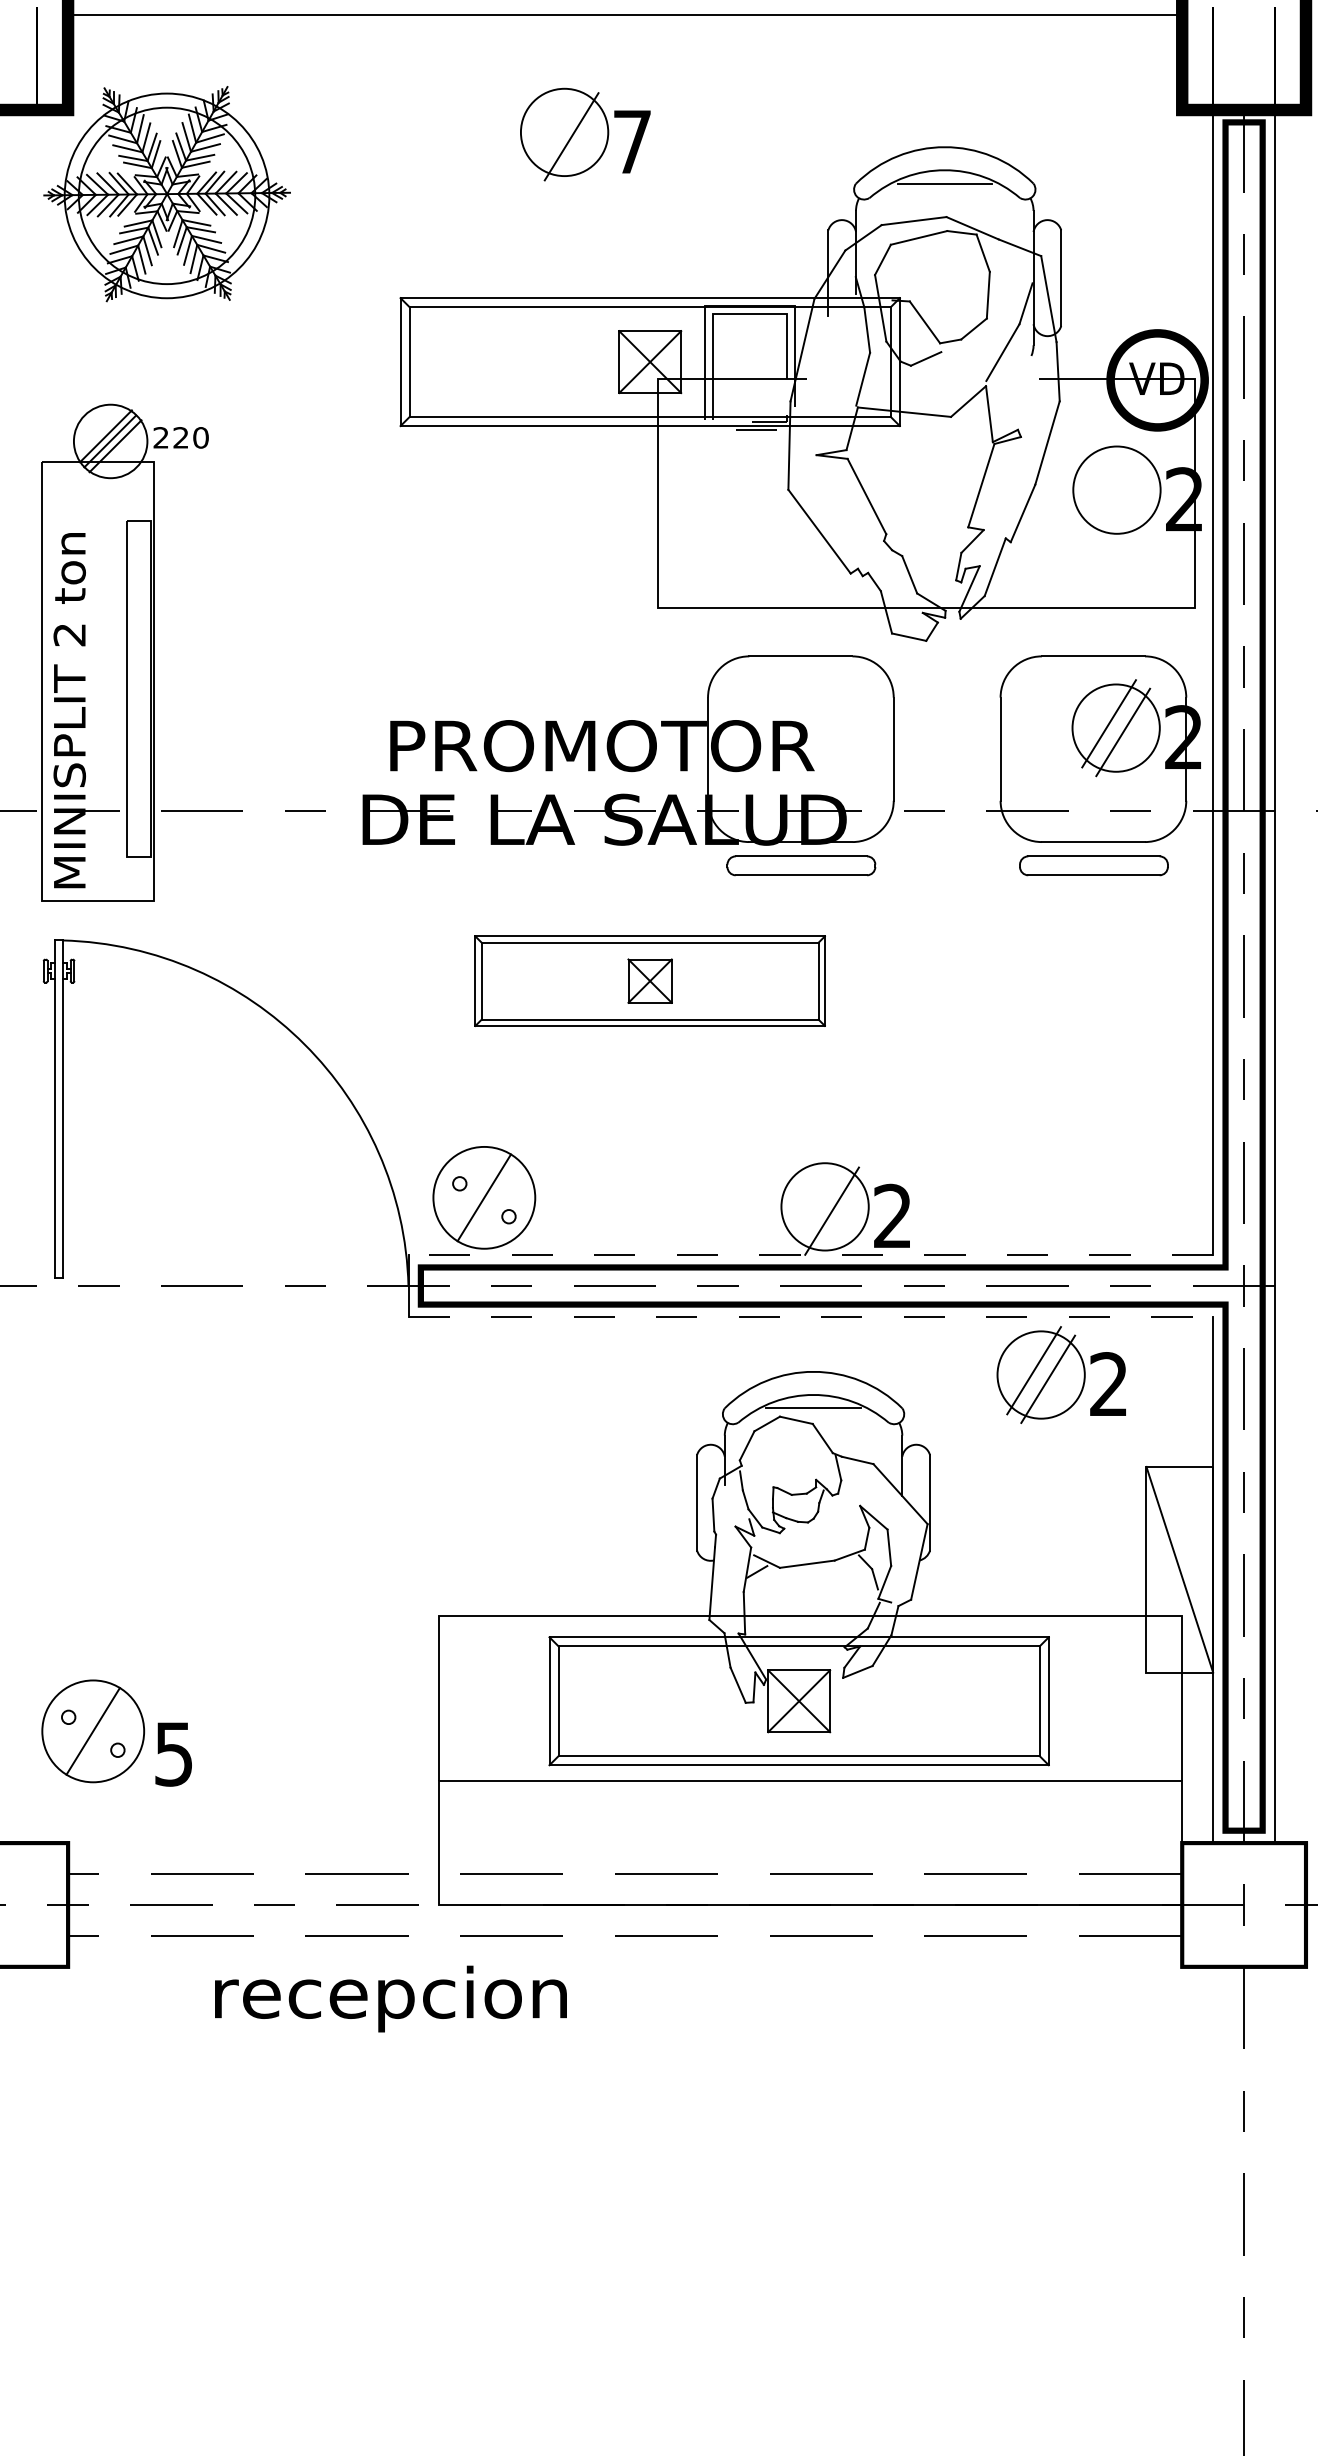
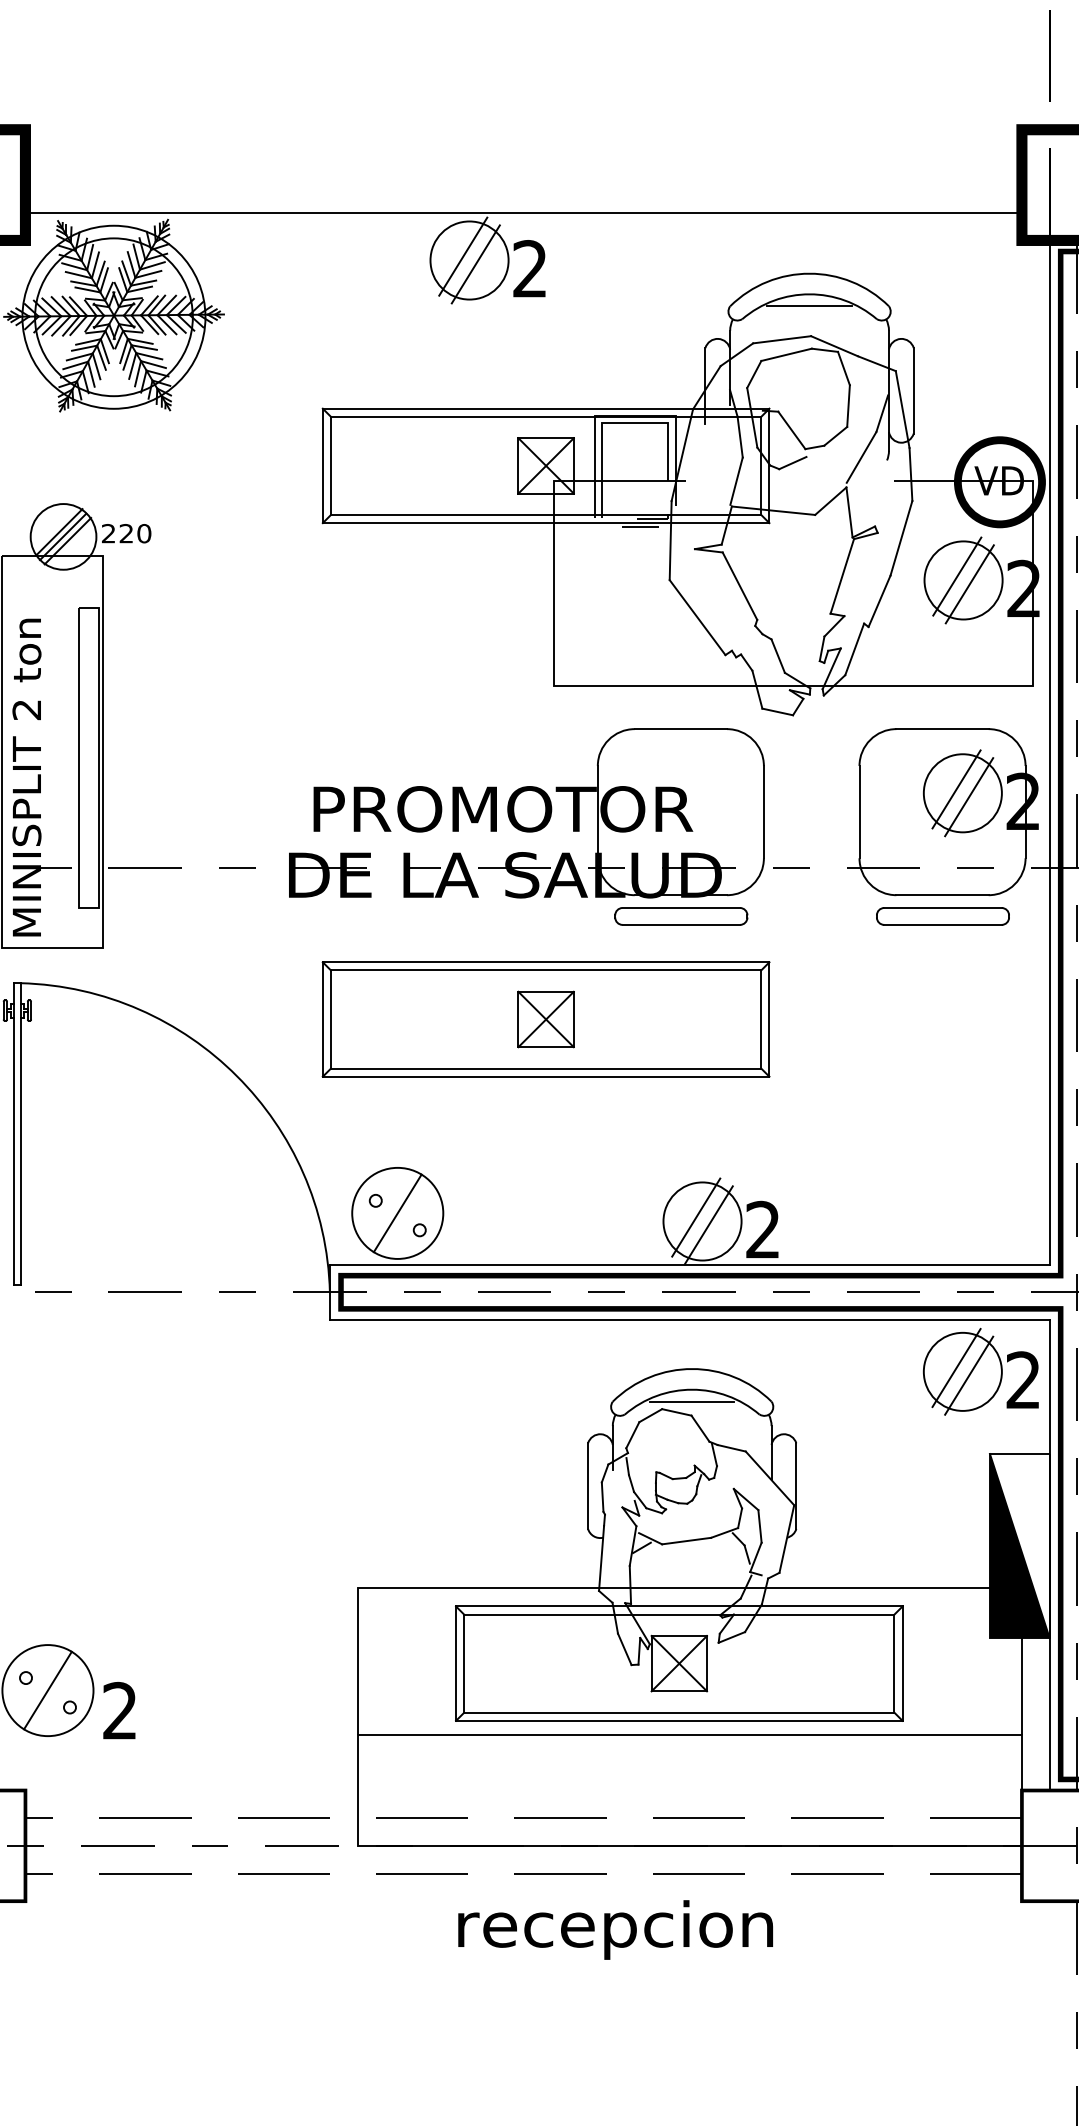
line: (625, 15) -> (524, 213), moved
line: (557, 127) -> (463, 256), added
text: (631, 141) -> (529, 268), 7 -> 2
line: (1109, 485) -> (956, 576), added
line: (1123, 494) -> (969, 584), added
part: (649, 981) -> (545, 1019), size x1.43
line: (817, 1202) -> (695, 1217), added
line: (810, 1255) -> (689, 1264), dashed -> solid
line: (811, 1316) -> (690, 1319), dashed -> solid
part: (1060, 1374) -> (980, 1371), moved
fill: (1179, 1569) -> (1019, 1545), added
text: (173, 1753) -> (119, 1710), 5 -> 2
text: (390, 1998) -> (615, 1929), moved

